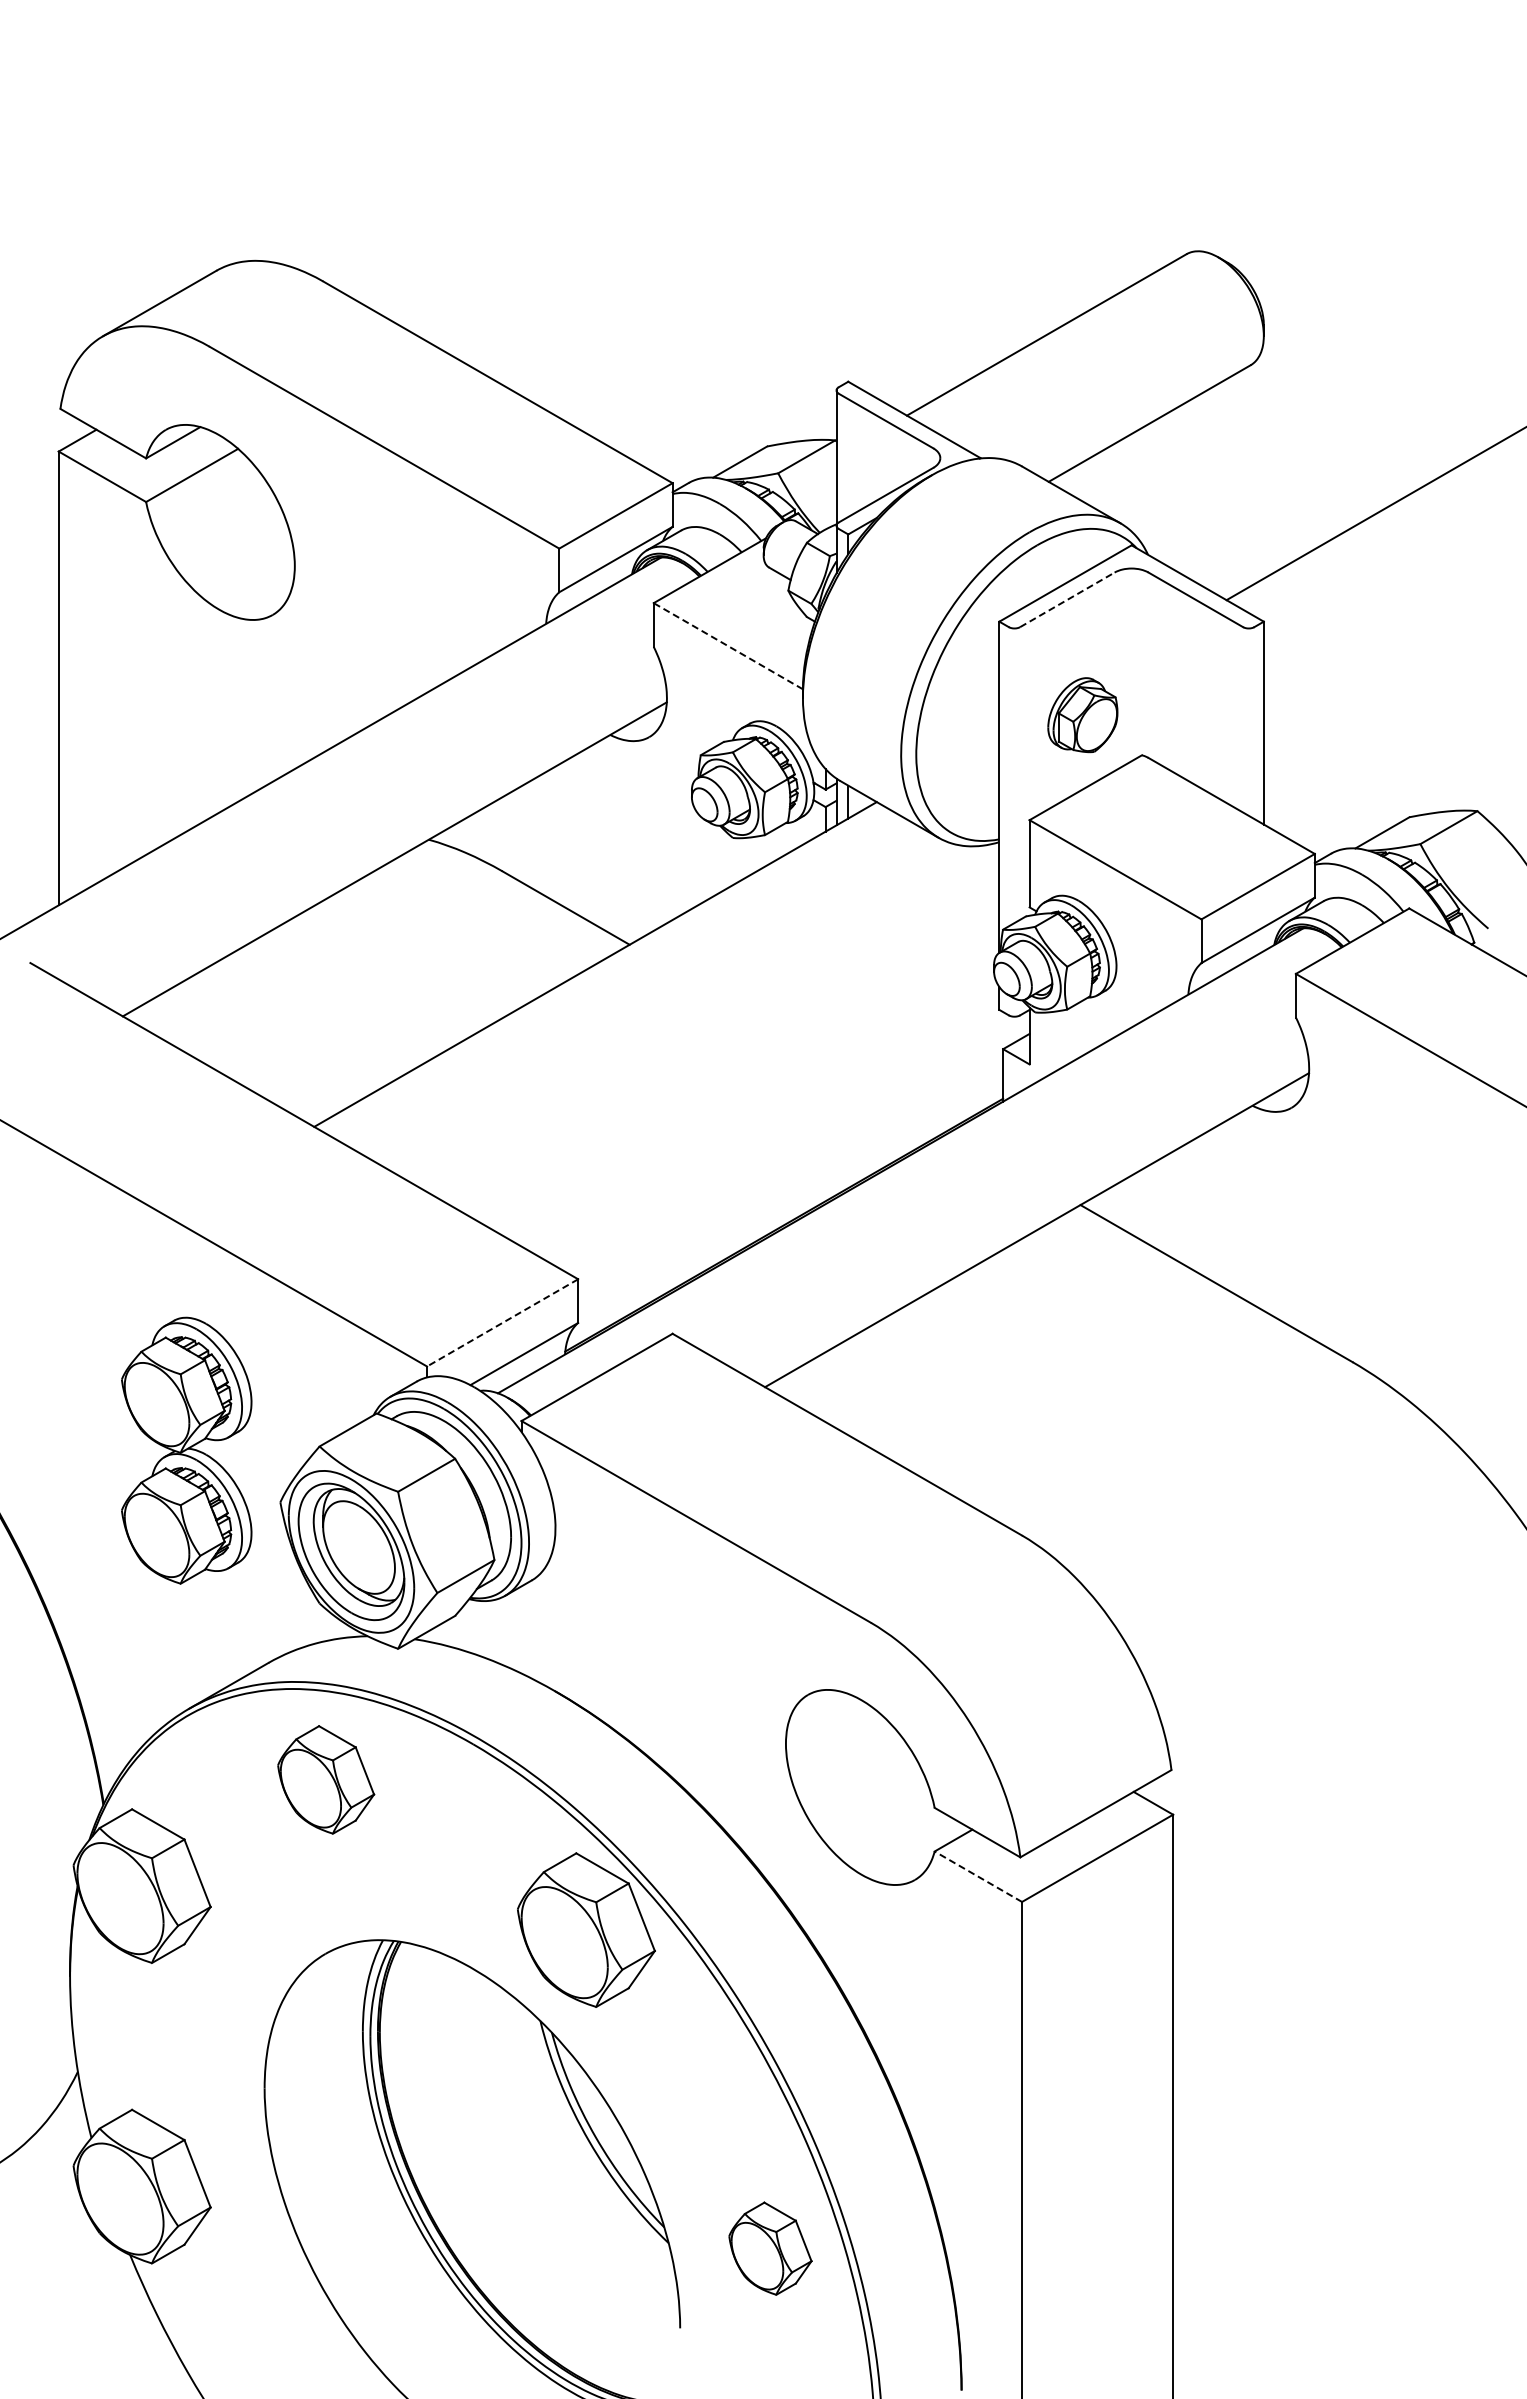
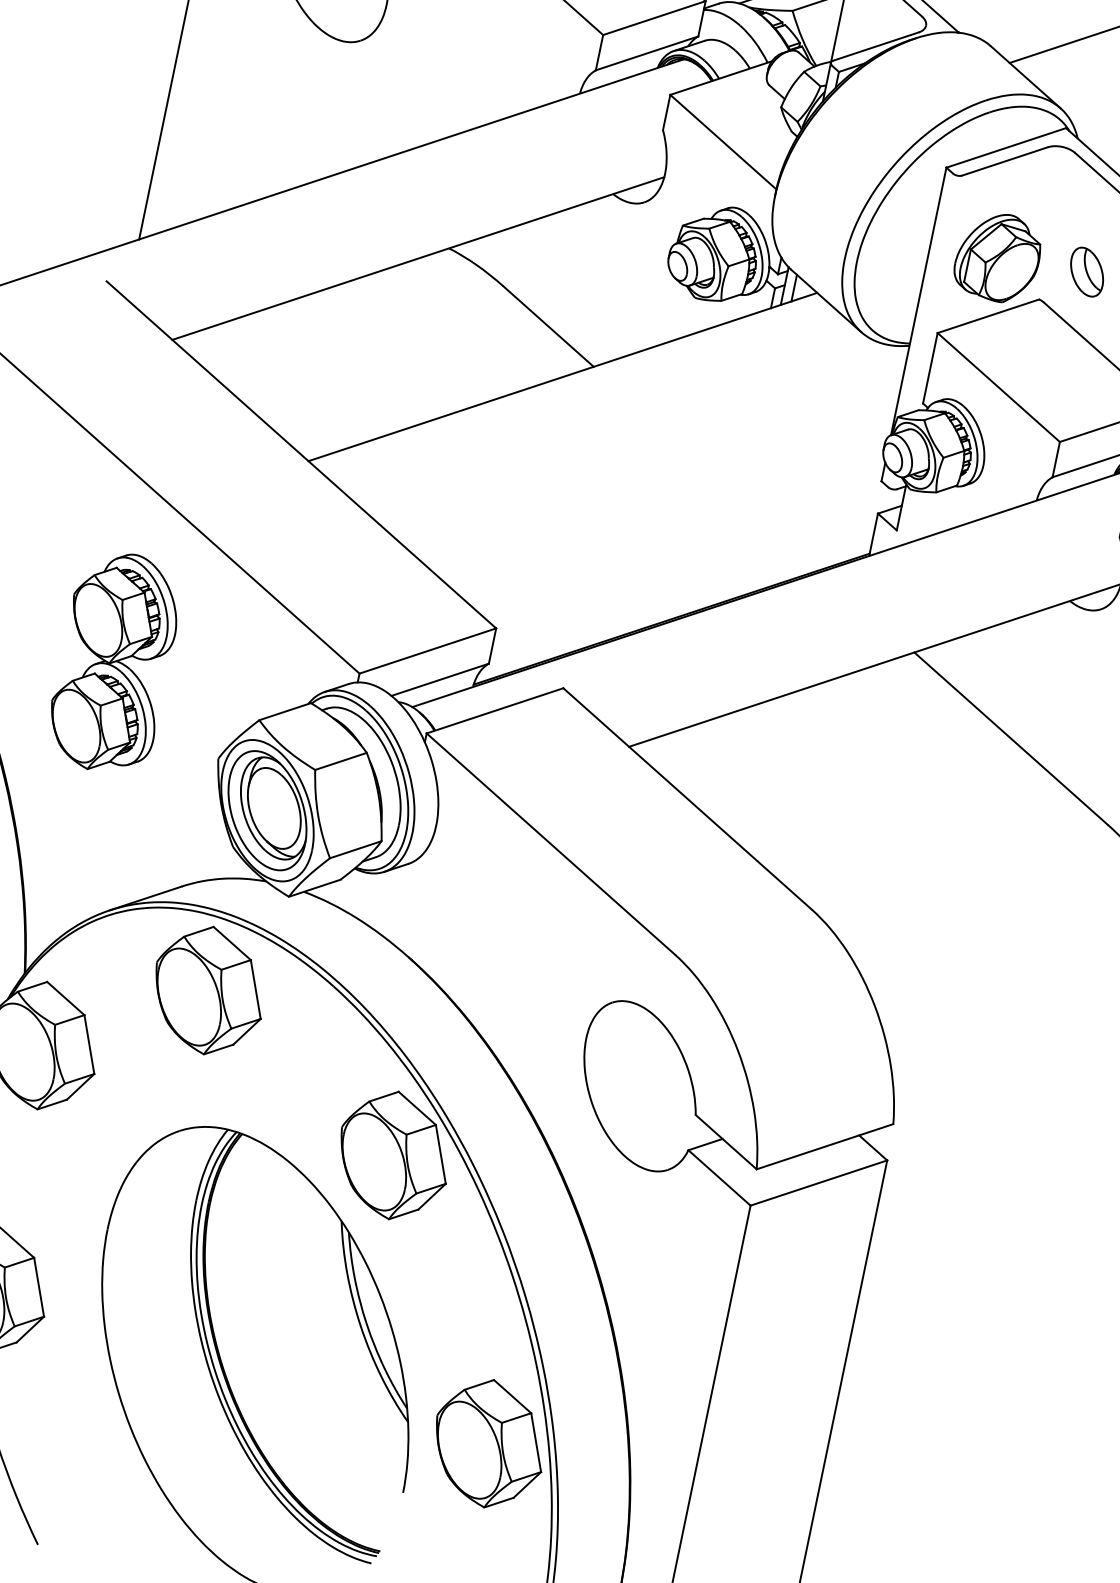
line: (1067, 599) -> (1005, 161), dashed -> solid
line: (727, 645) -> (722, 141), dashed -> solid
part: (1191, 710) -> (1086, 271), added
part: (1082, 714) -> (998, 256), size x1.43
line: (502, 1323) -> (427, 651), dashed -> solid
part: (186, 1450) -> (114, 662), moved
part: (325, 1779) -> (208, 990), size x1.43
line: (977, 1876) -> (718, 1177), dashed -> solid
part: (770, 2248) -> (489, 1443), size x1.67

